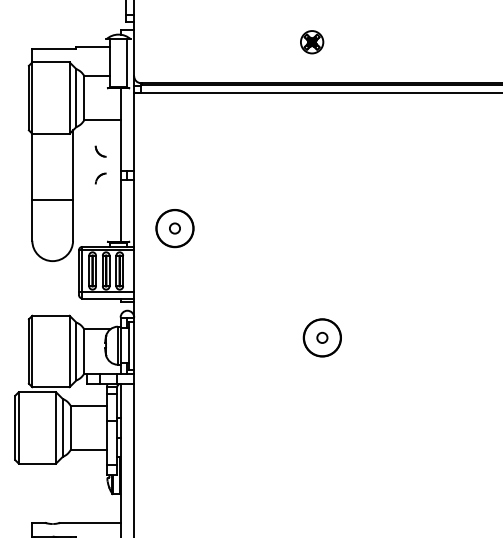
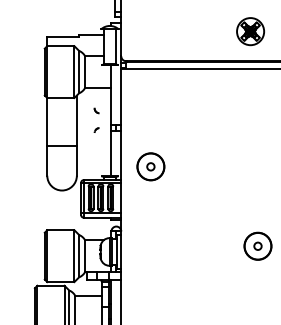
part: (311, 41) -> (250, 30), size x1.67
part: (100, 151) -> (96, 110), size x0.62
part: (100, 177) -> (96, 129), size x0.62

